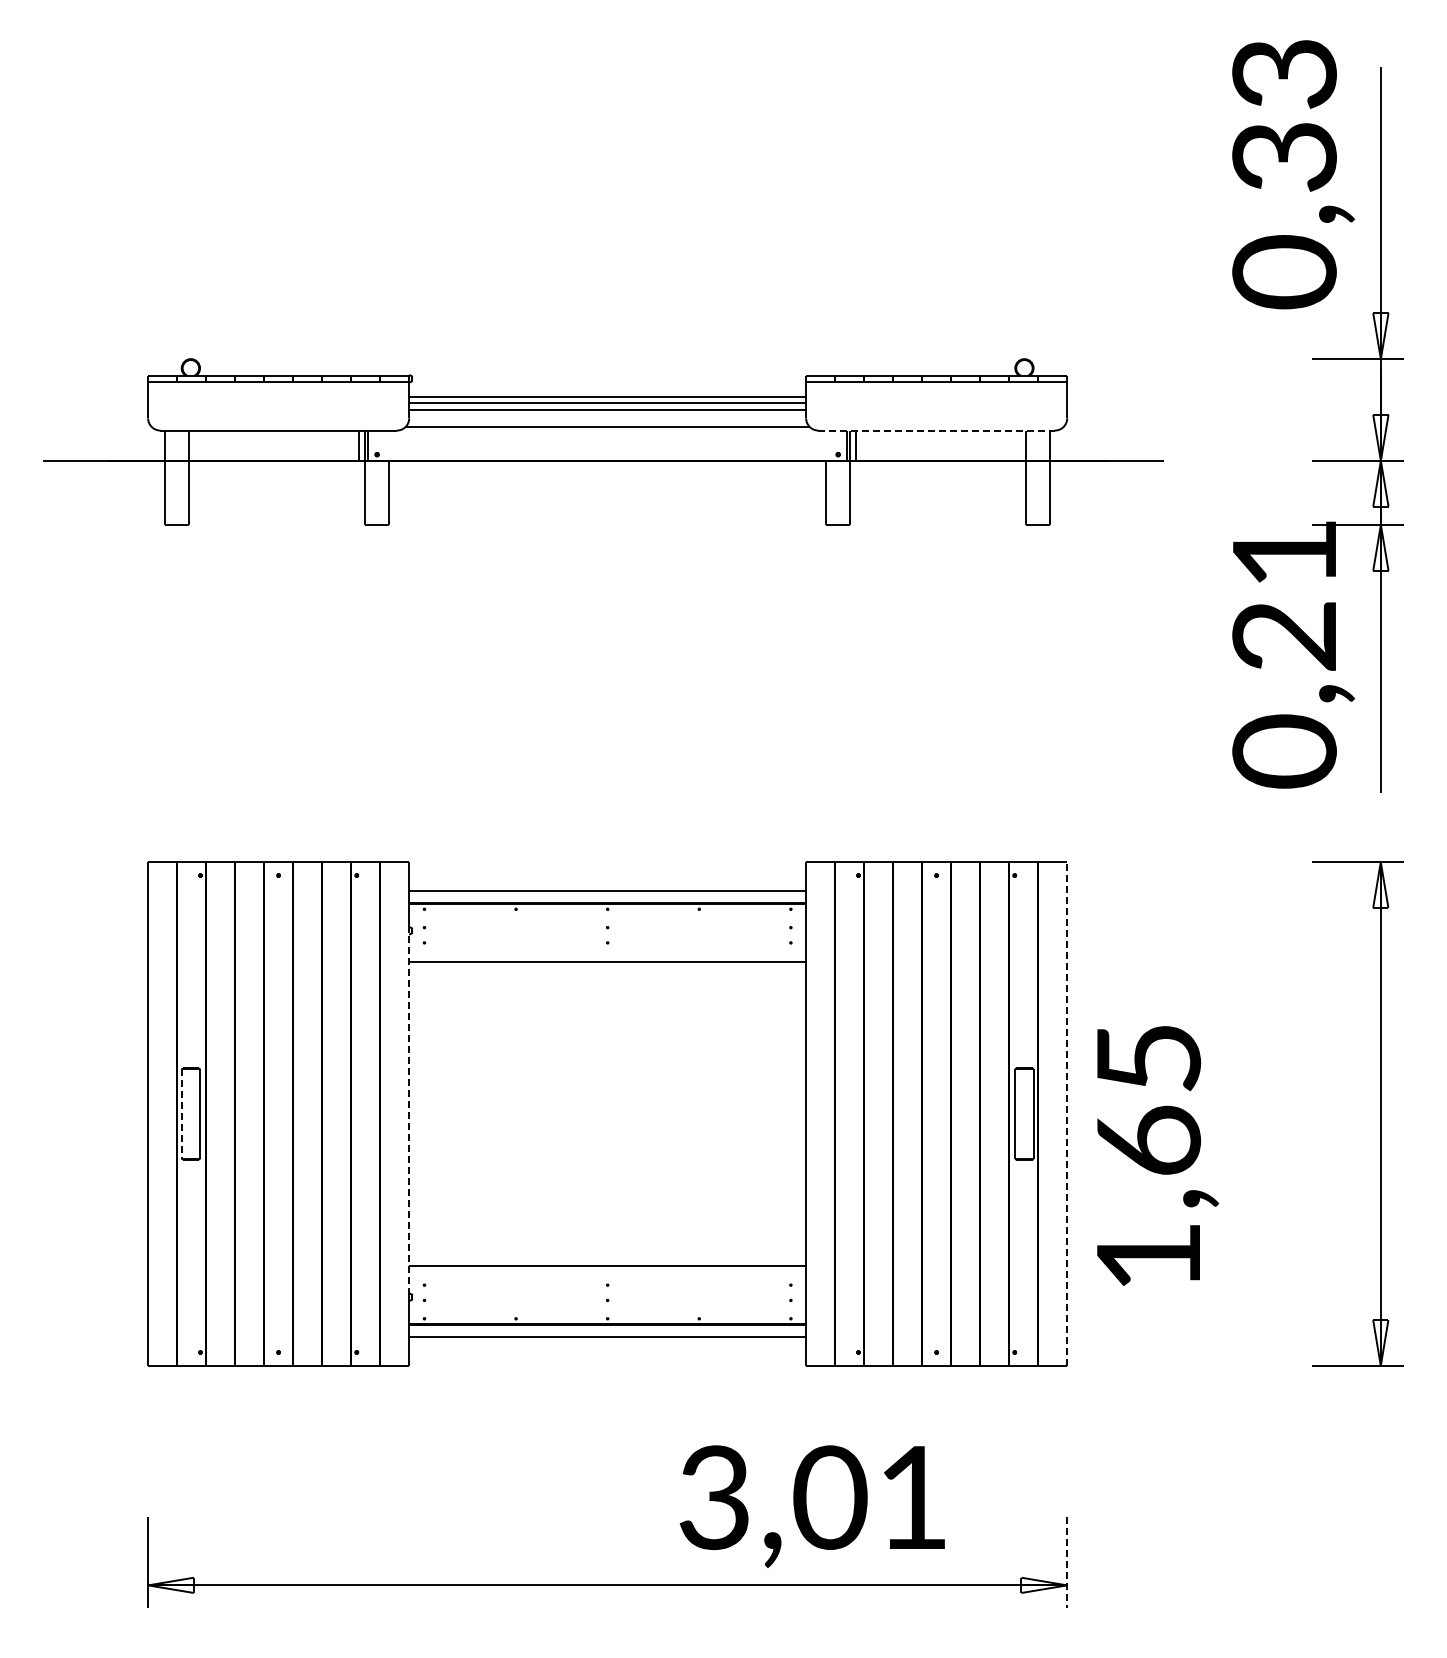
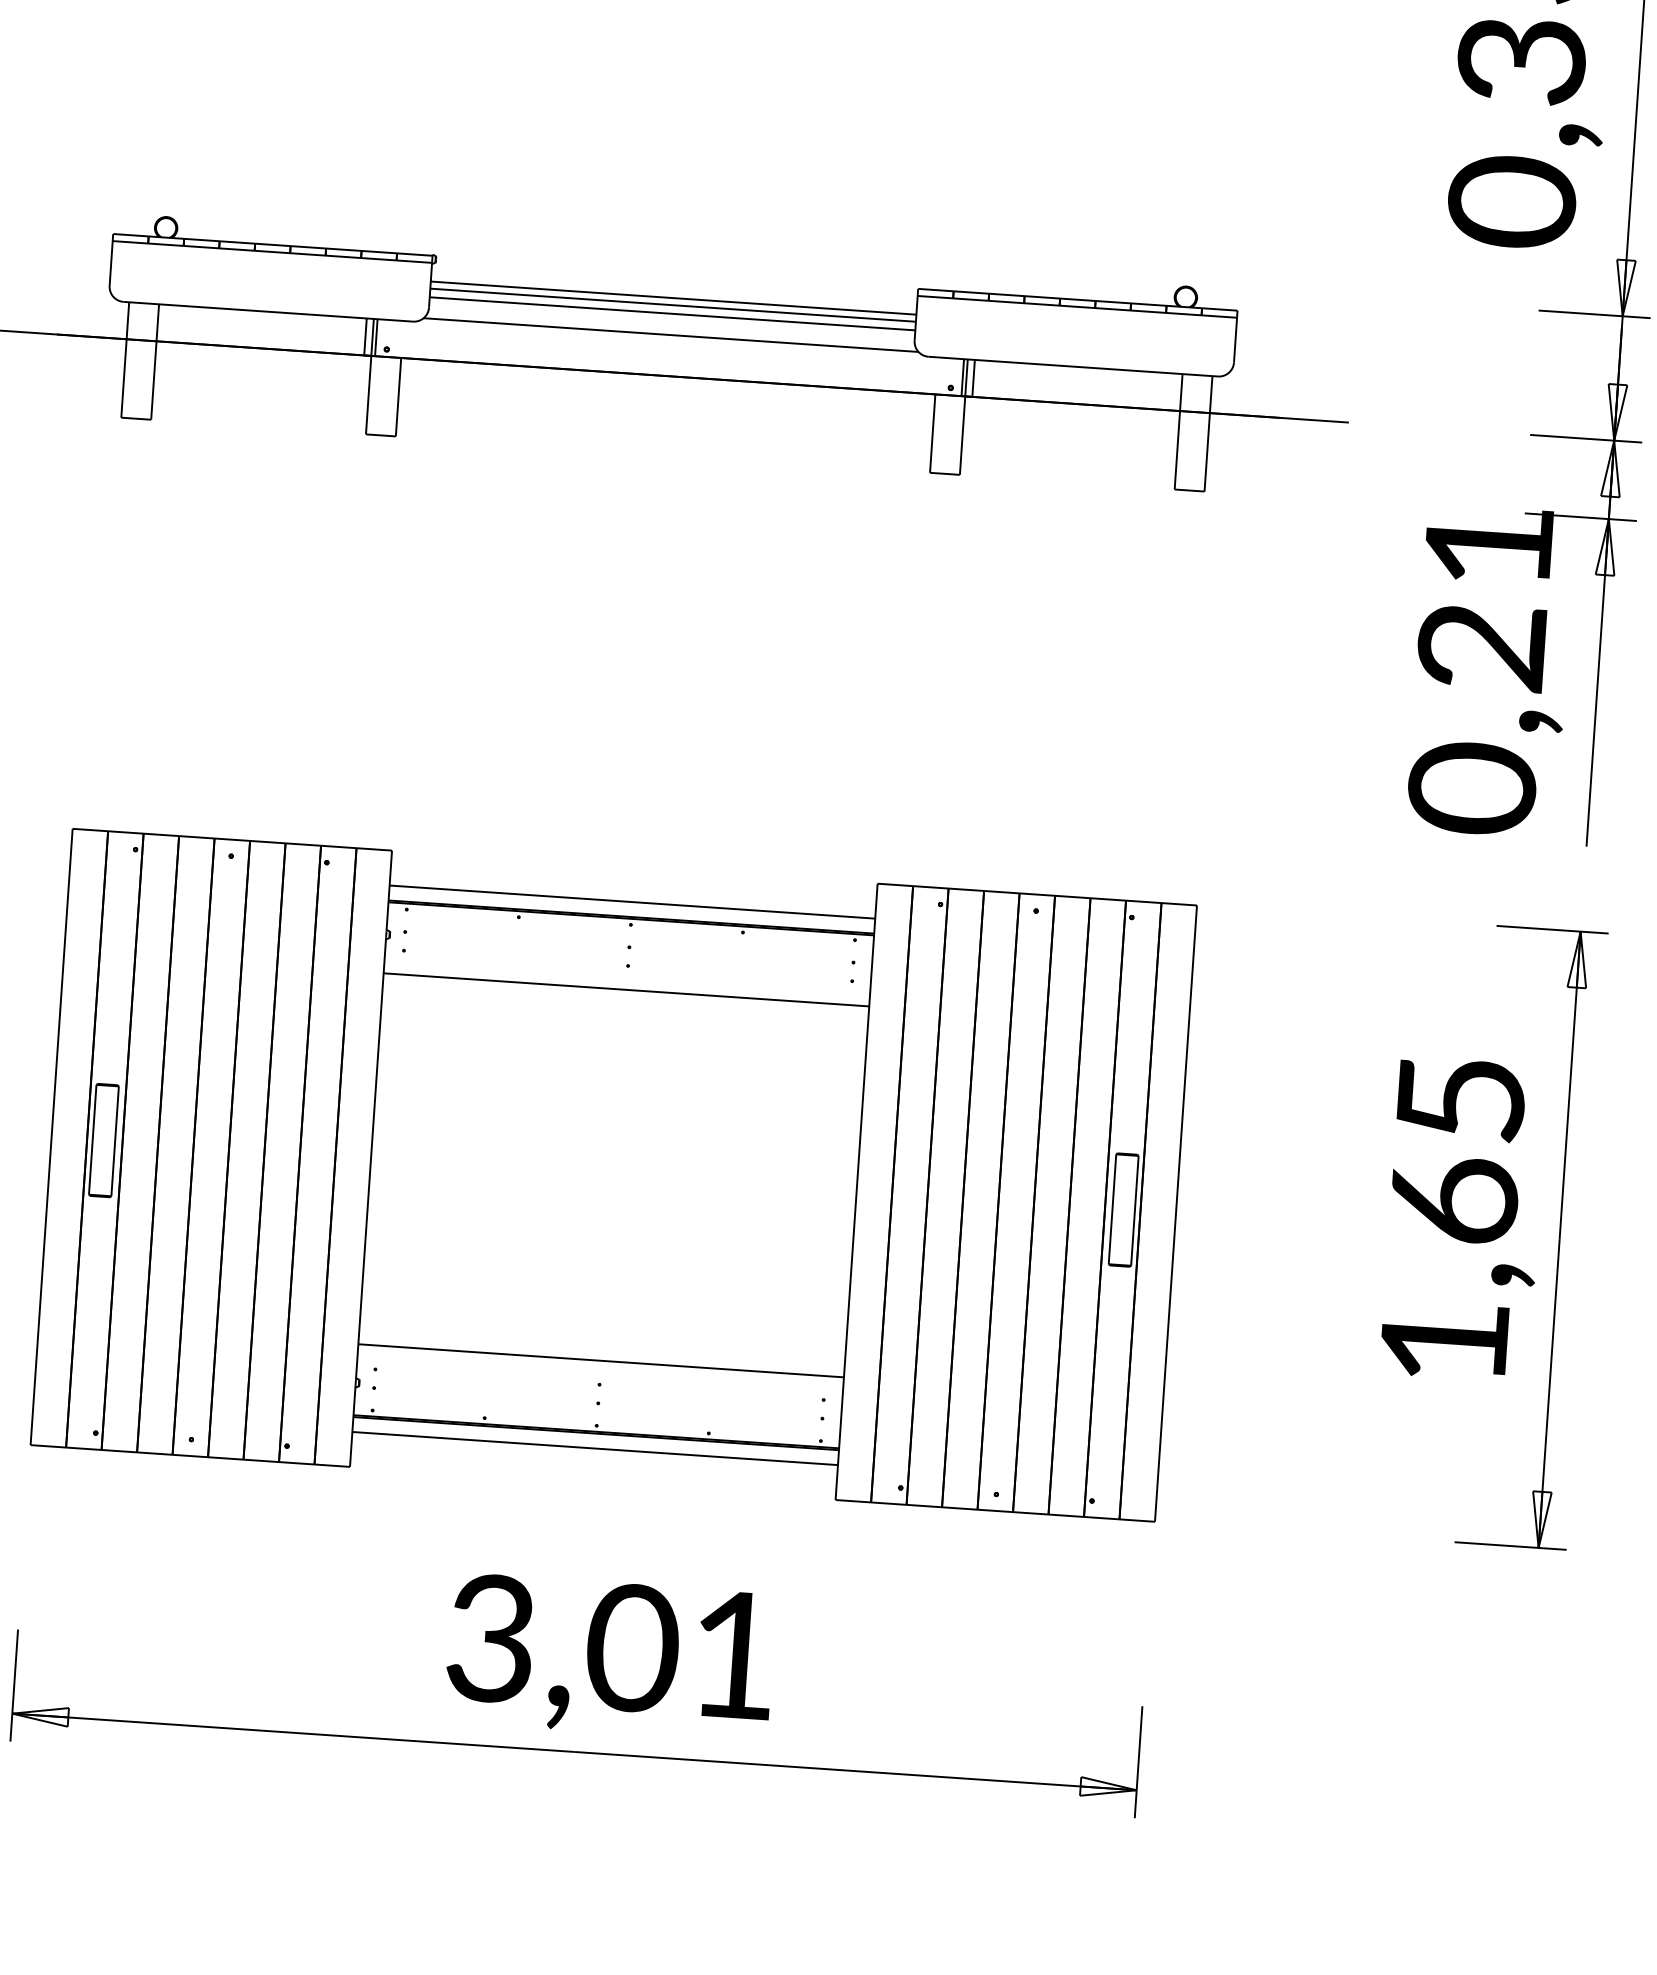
line: (937, 430) -> (1074, 366), dashed -> solid
line: (181, 1114) -> (92, 1140), dashed -> solid
line: (409, 1114) -> (371, 1159), dashed -> solid
line: (1067, 1114) -> (1176, 1214), dashed -> solid
text: (1158, 1155) -> (1464, 1219), moved
text: (811, 1506) -> (609, 1657), moved
line: (1067, 1562) -> (1138, 1762), dashed -> solid

